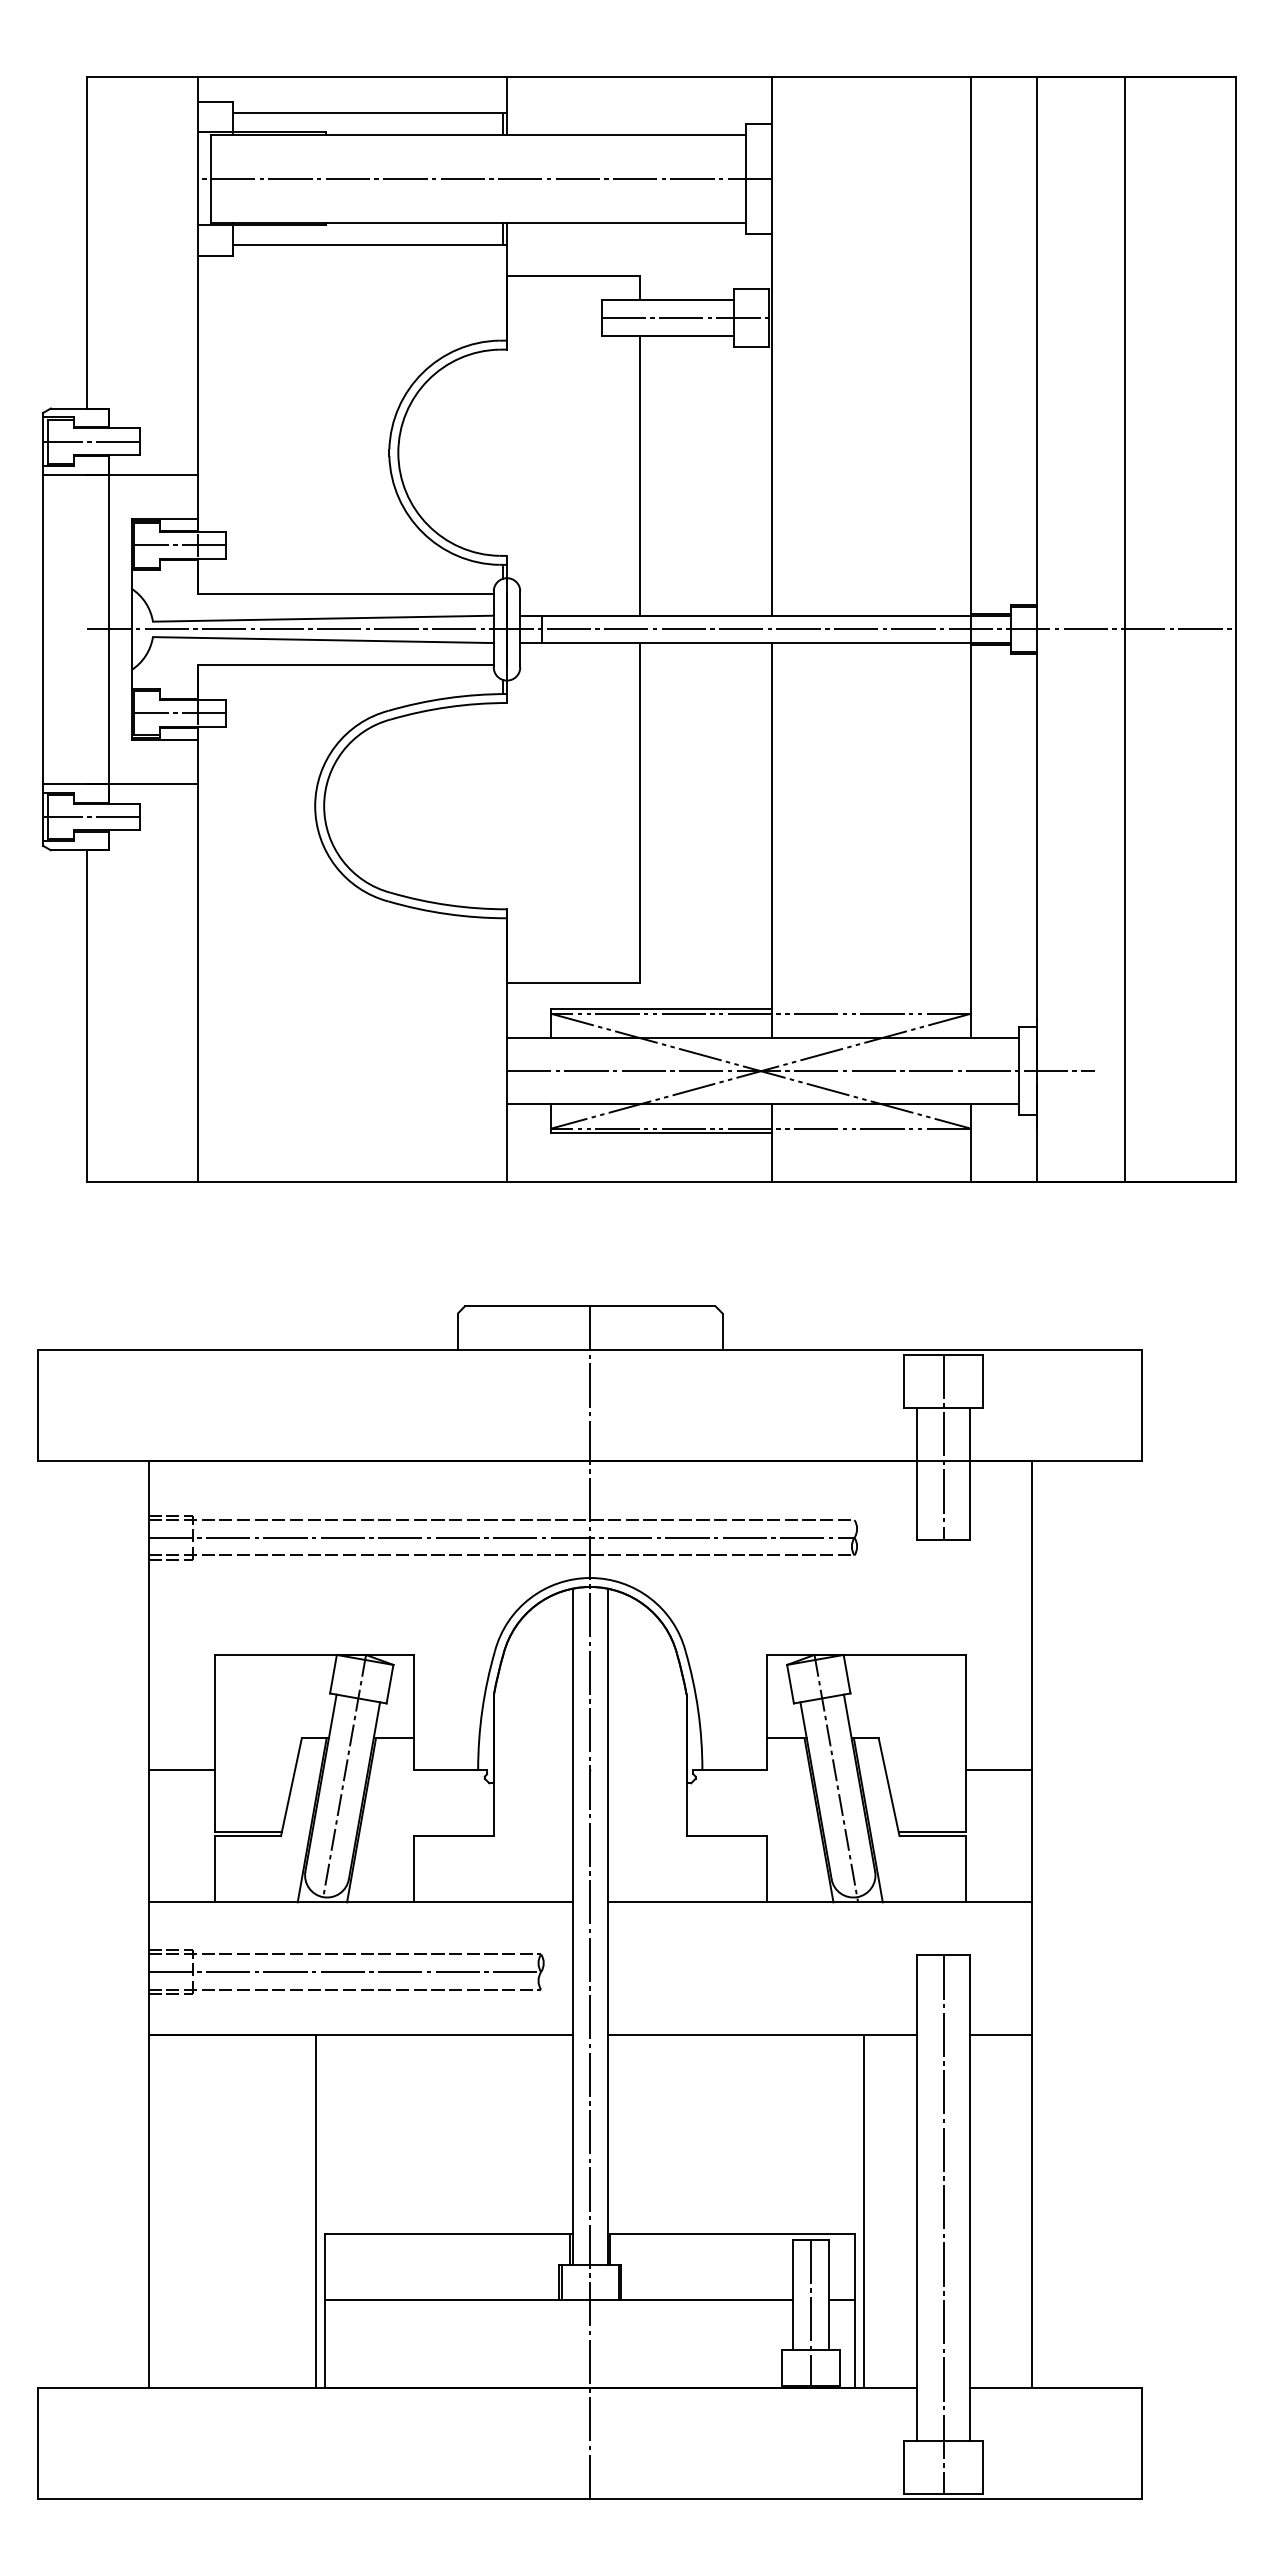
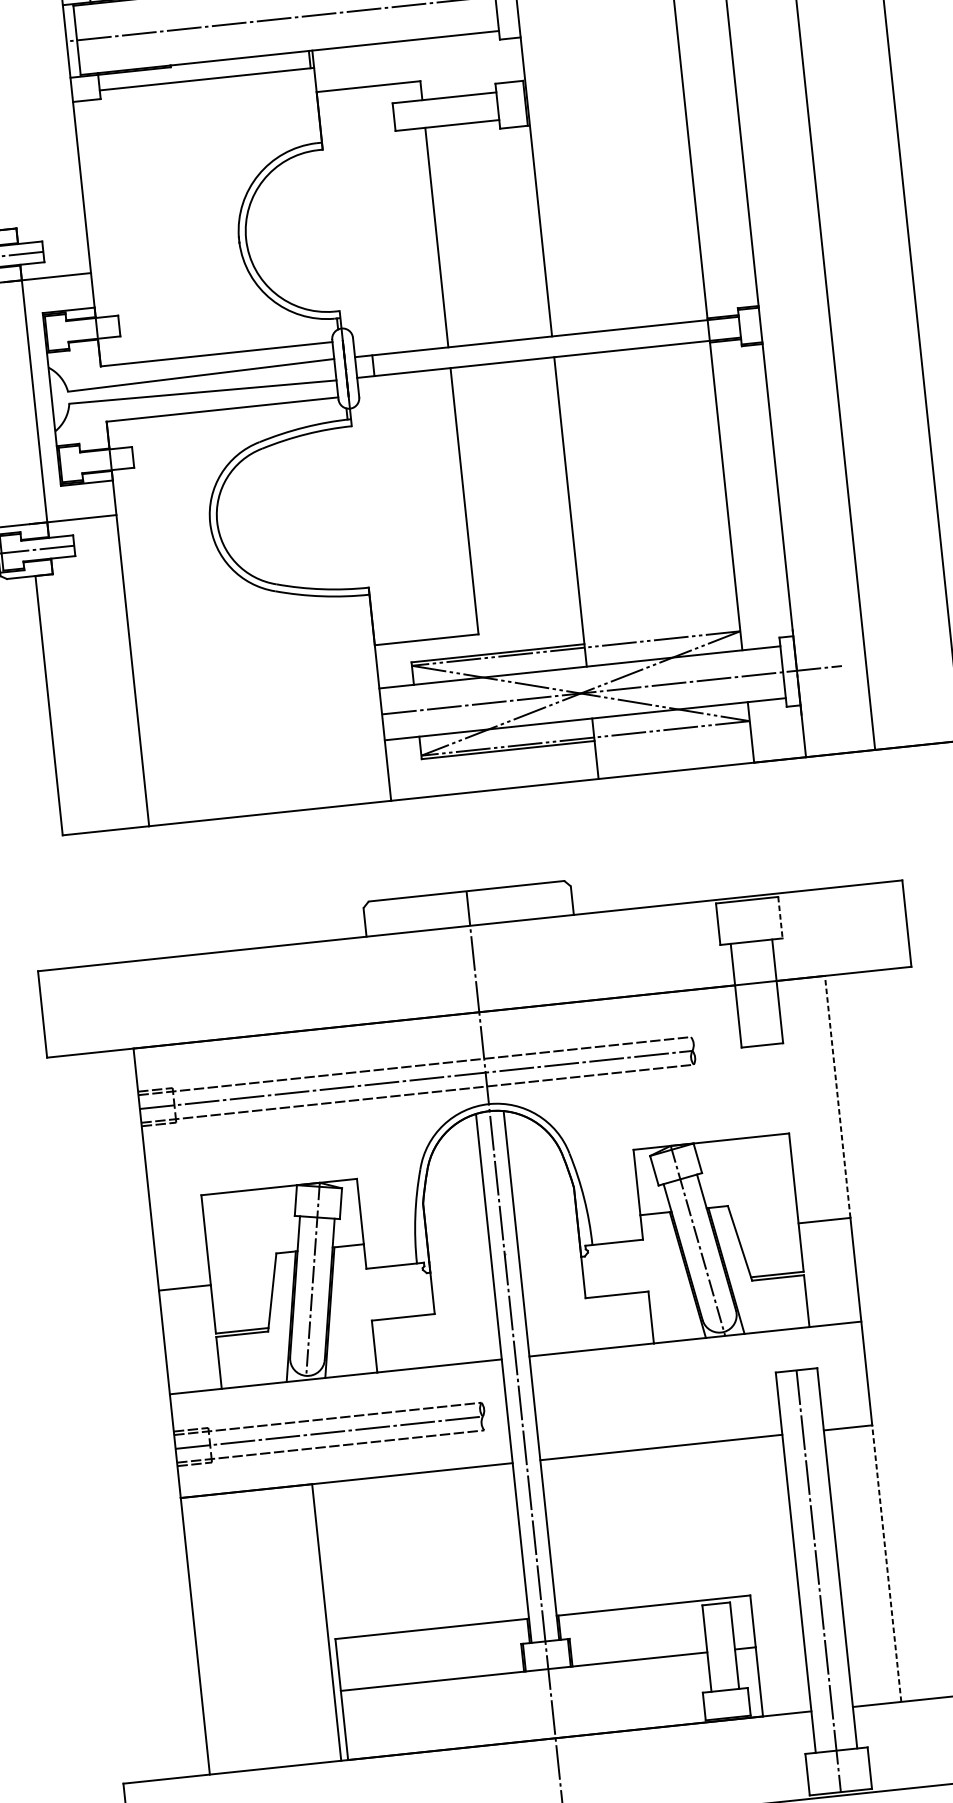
line: (685, 317) -> (459, 109), removed
line: (178, 545) -> (81, 329), removed
line: (661, 629) -> (466, 355), removed
line: (178, 713) -> (95, 461), removed
line: (983, 1381) -> (780, 918), solid -> dashed
line: (943, 1447) -> (754, 972), removed
line: (1032, 1615) -> (838, 1097), solid -> dashed
line: (864, 2211) -> (755, 1577), removed
line: (1032, 2211) -> (887, 1563), solid -> dashed
line: (811, 2312) -> (722, 1660), removed

